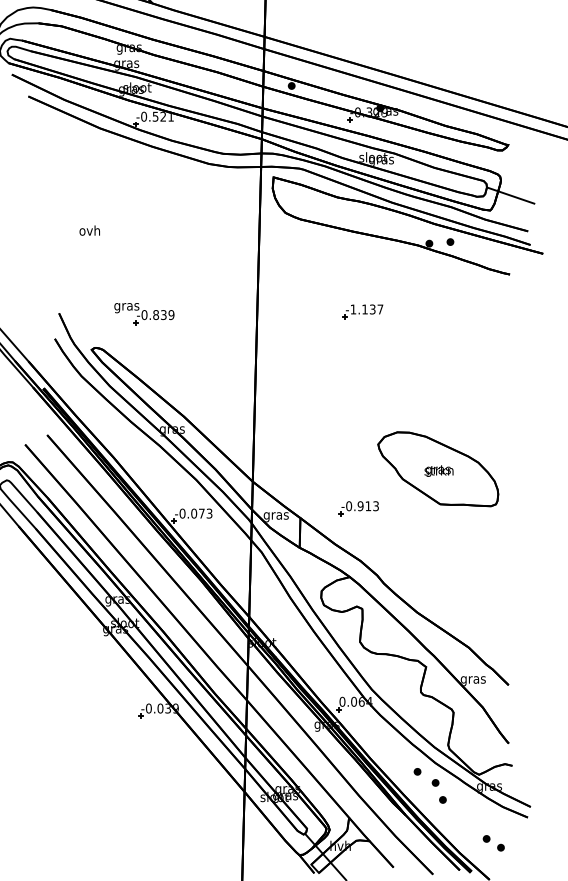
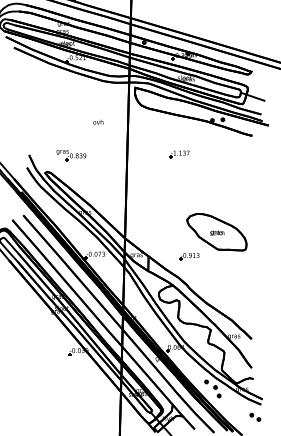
text: (90, 229) -> (98, 121), moved
part: (358, 508) -> (189, 256), moved
part: (494, 841) -> (255, 416), moved

